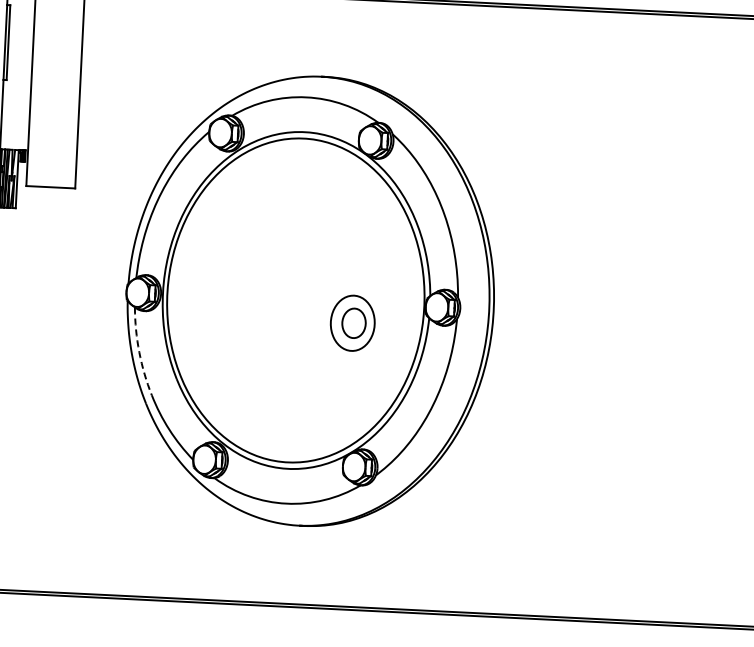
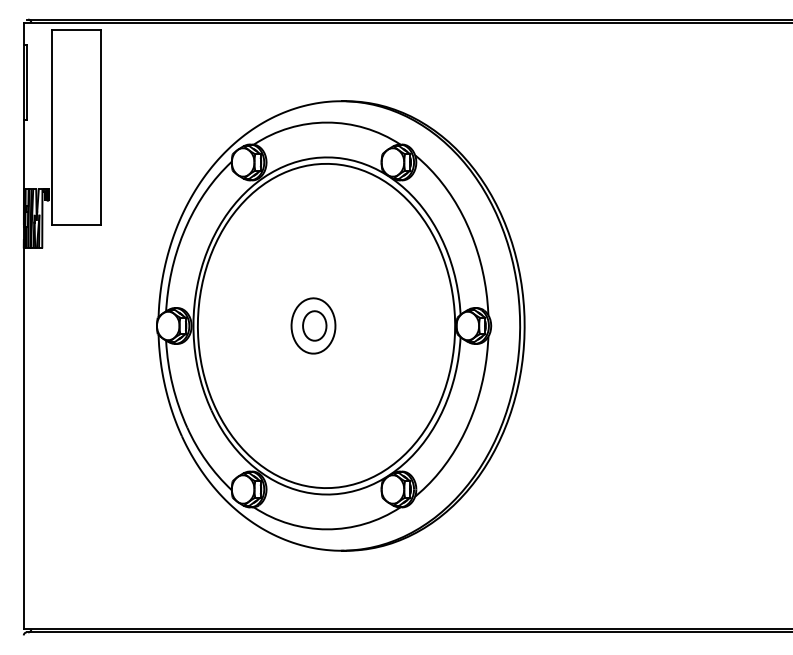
part: (352, 322) -> (313, 325), moved
arc: (139, 352) -> (172, 385), dashed -> solid

